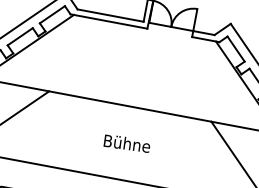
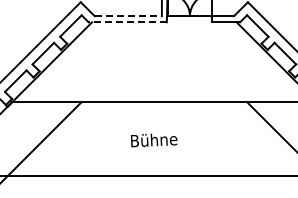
line: (110, 15) -> (128, 16), solid -> dashed
line: (108, 21) -> (127, 22), solid -> dashed
text: (126, 144) -> (153, 140), moved

